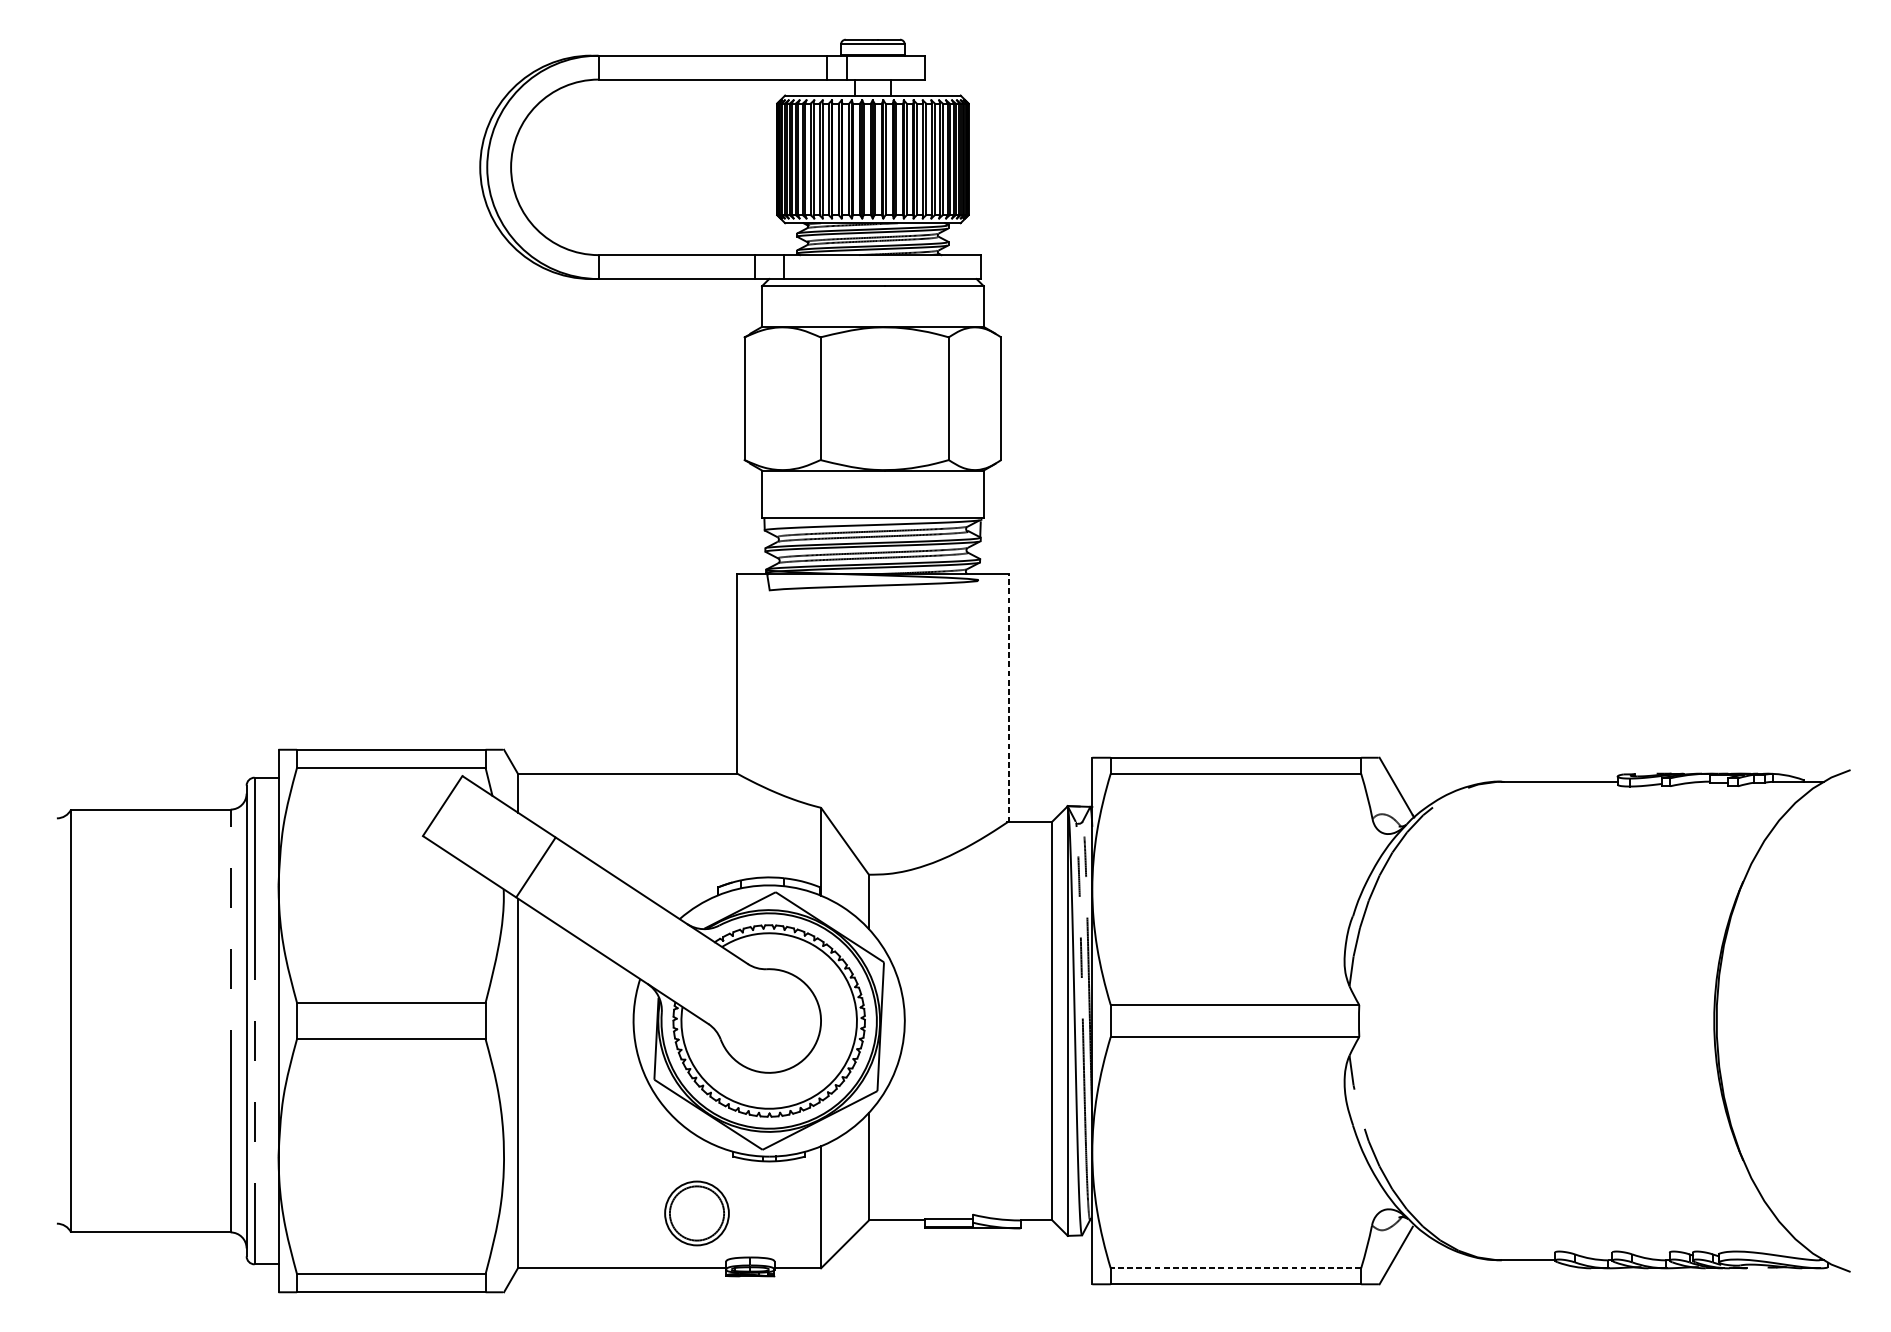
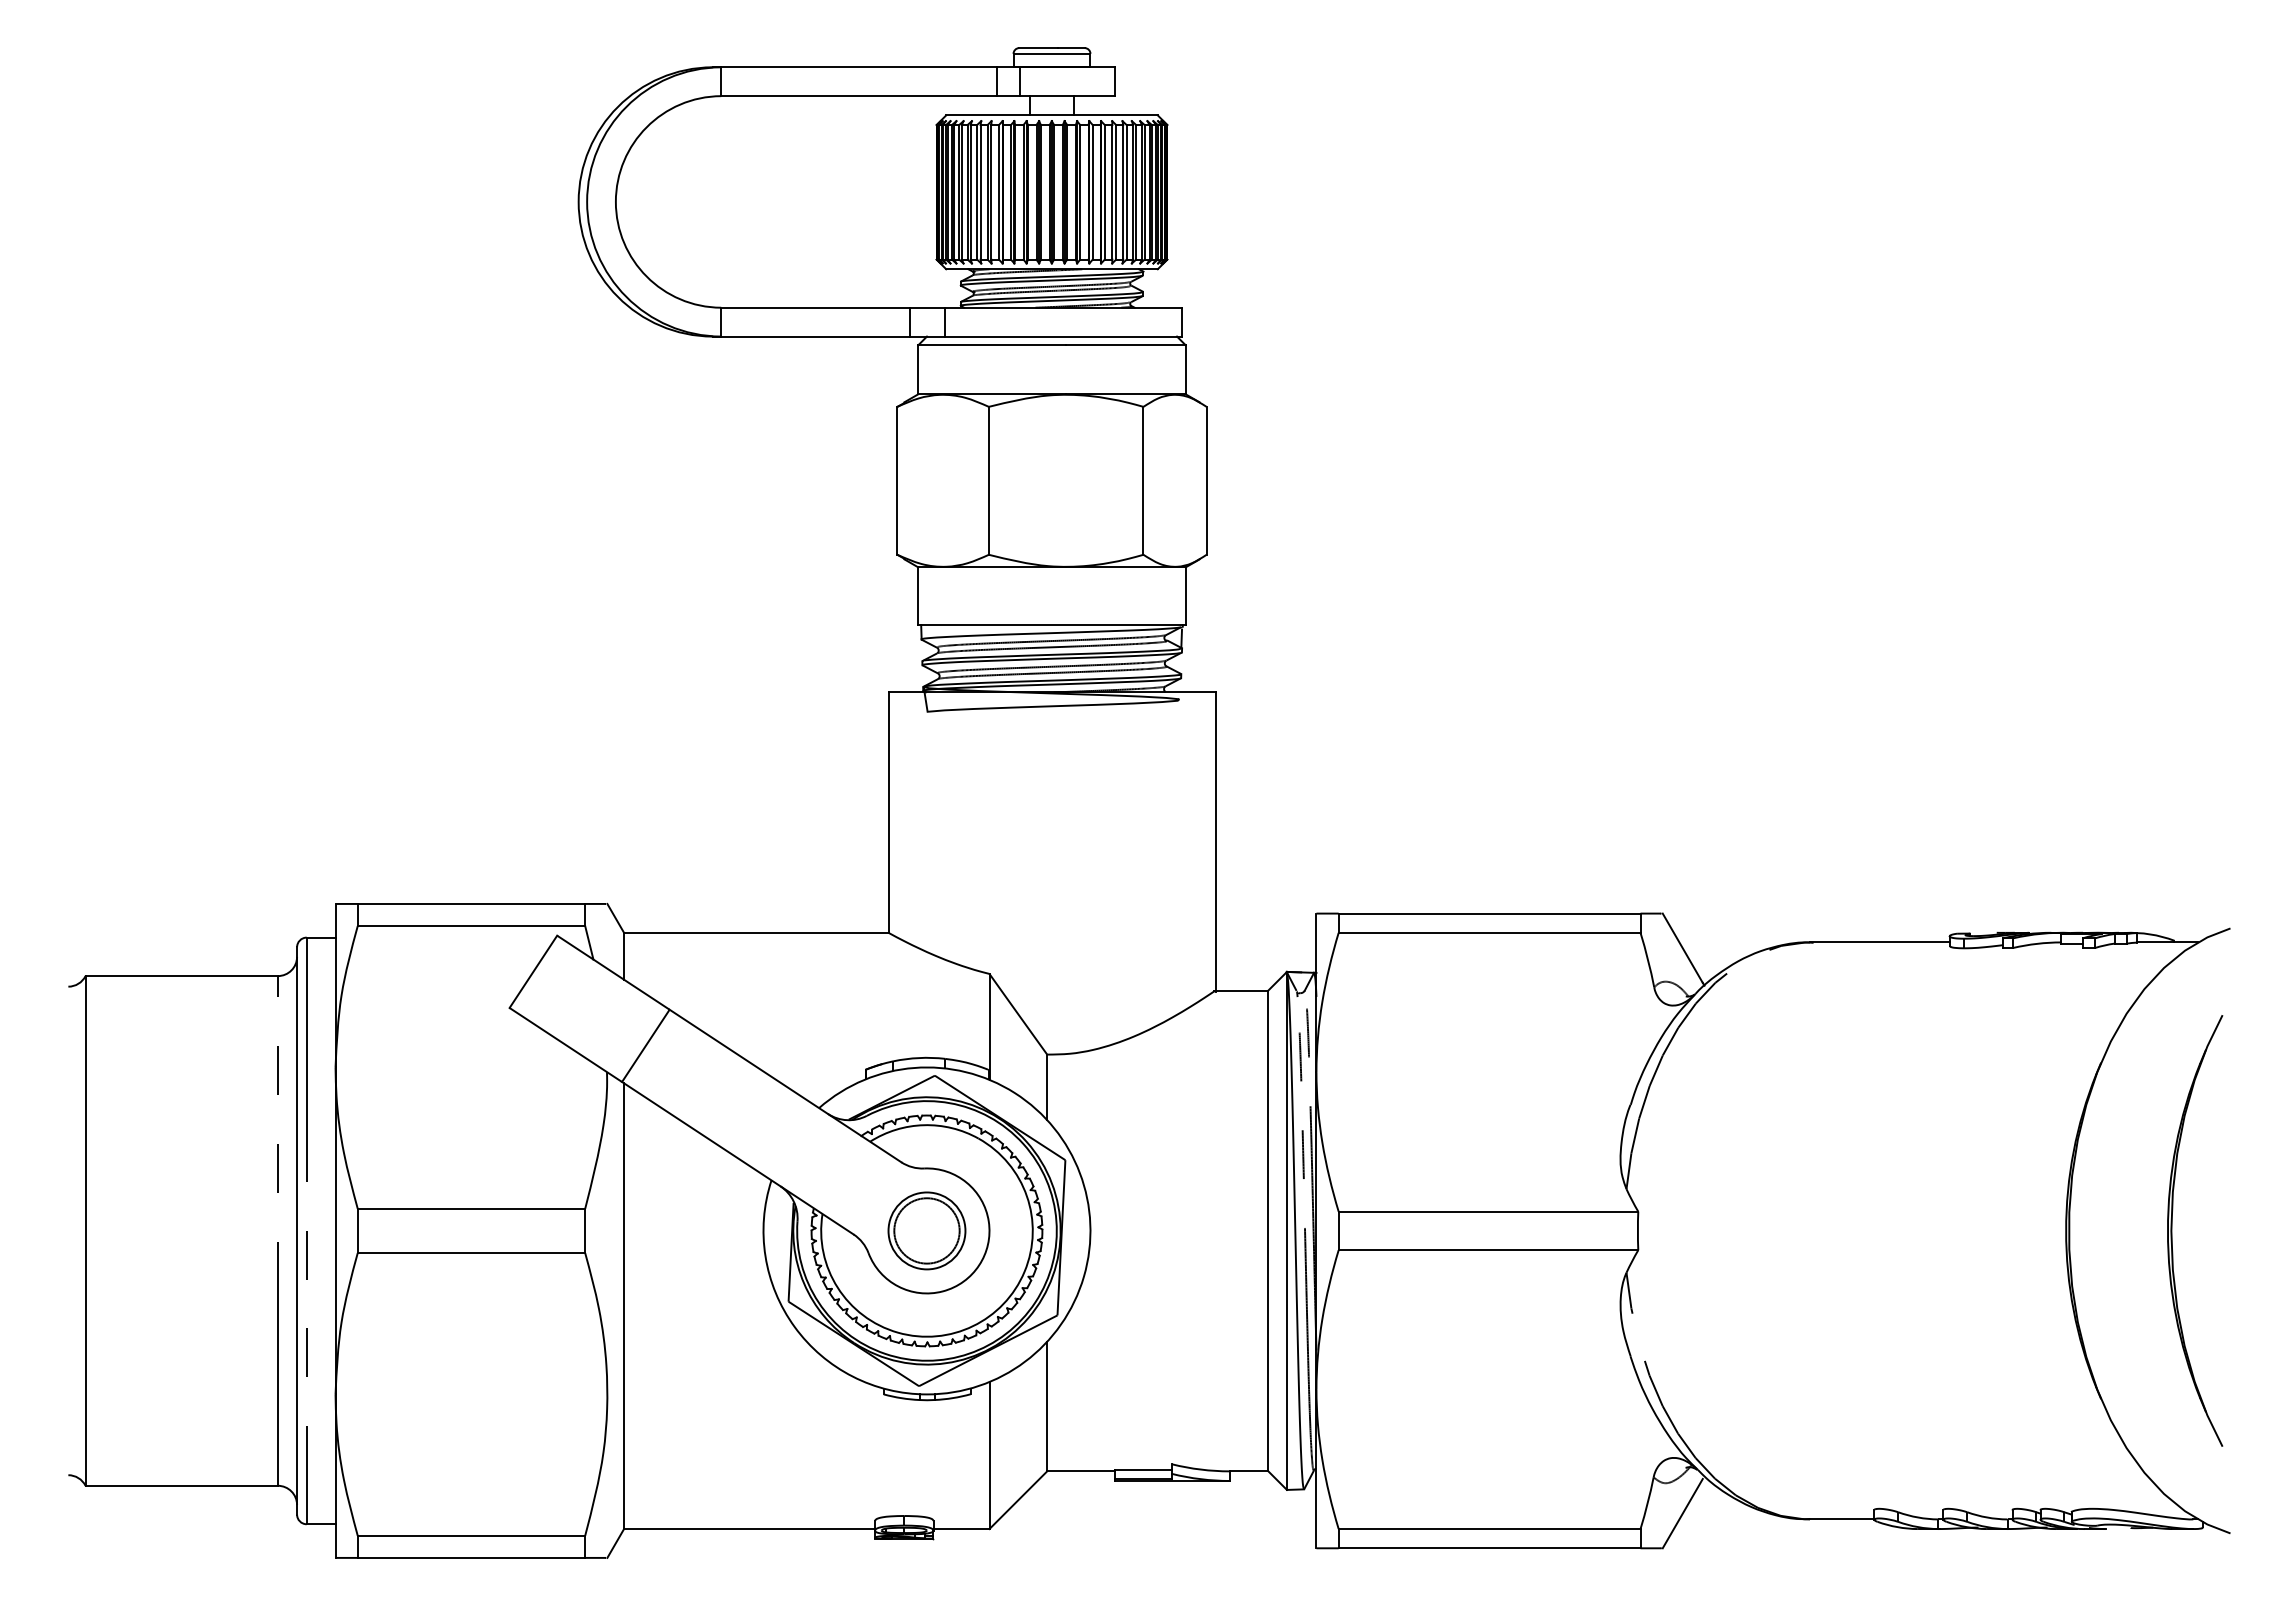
line: (1008, 697) -> (1215, 841), dashed -> solid
part: (1802, 1020) -> (2172, 1230), added
part: (696, 1213) -> (926, 1230), moved
line: (1235, 1267) -> (1489, 1528), dashed -> solid

